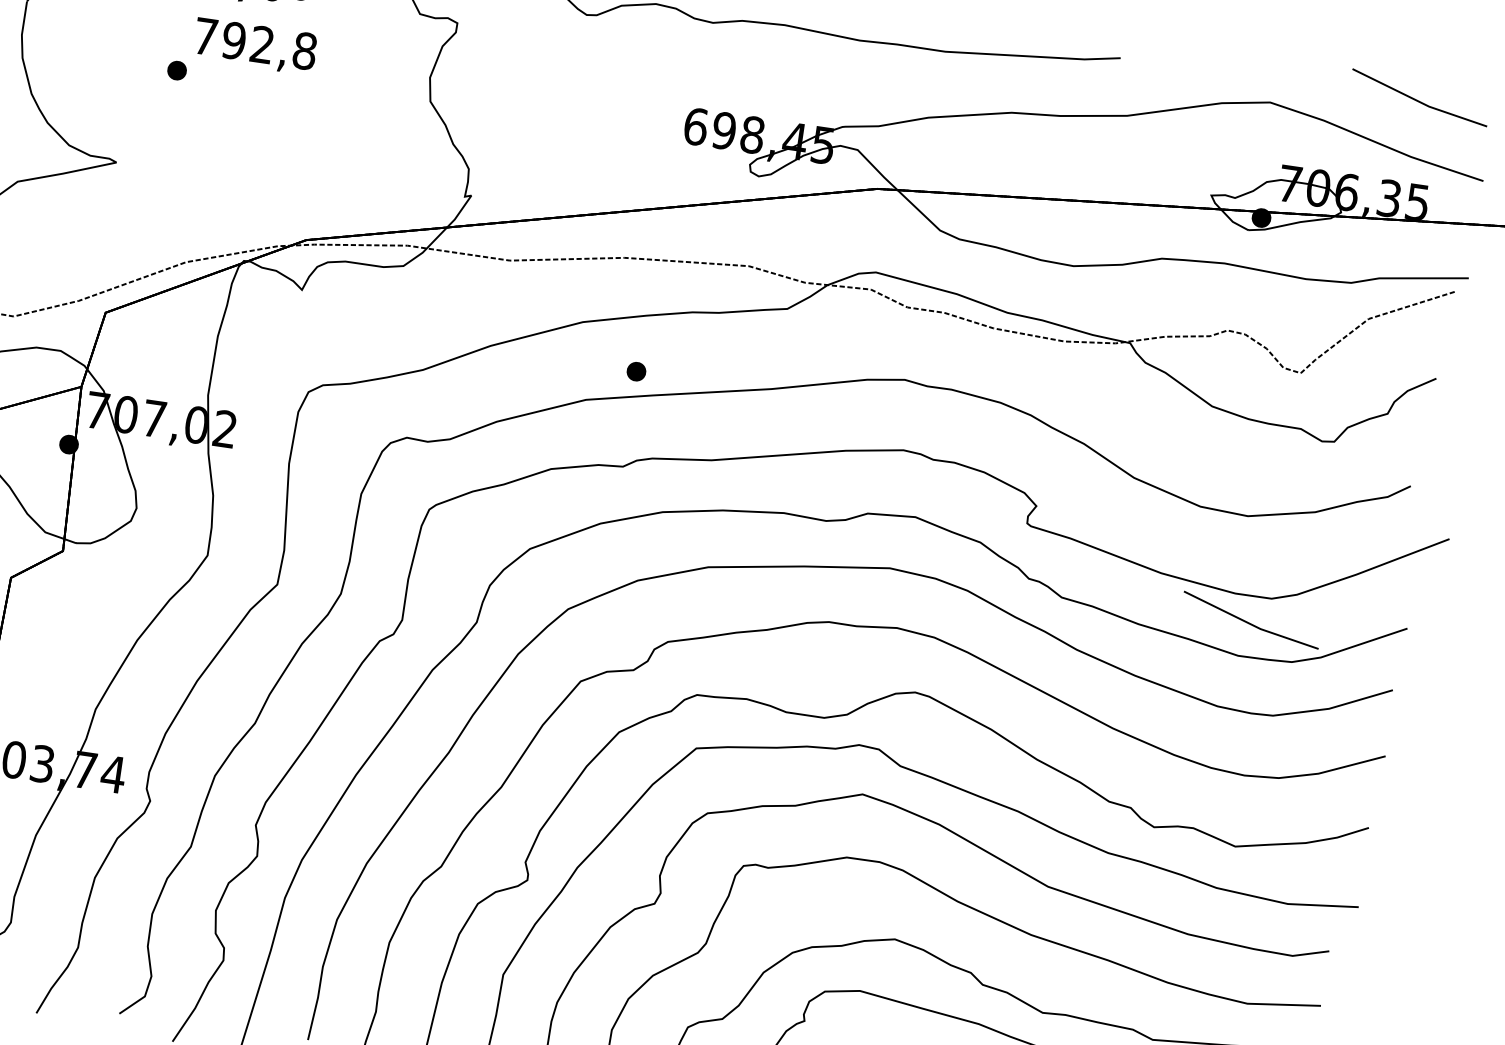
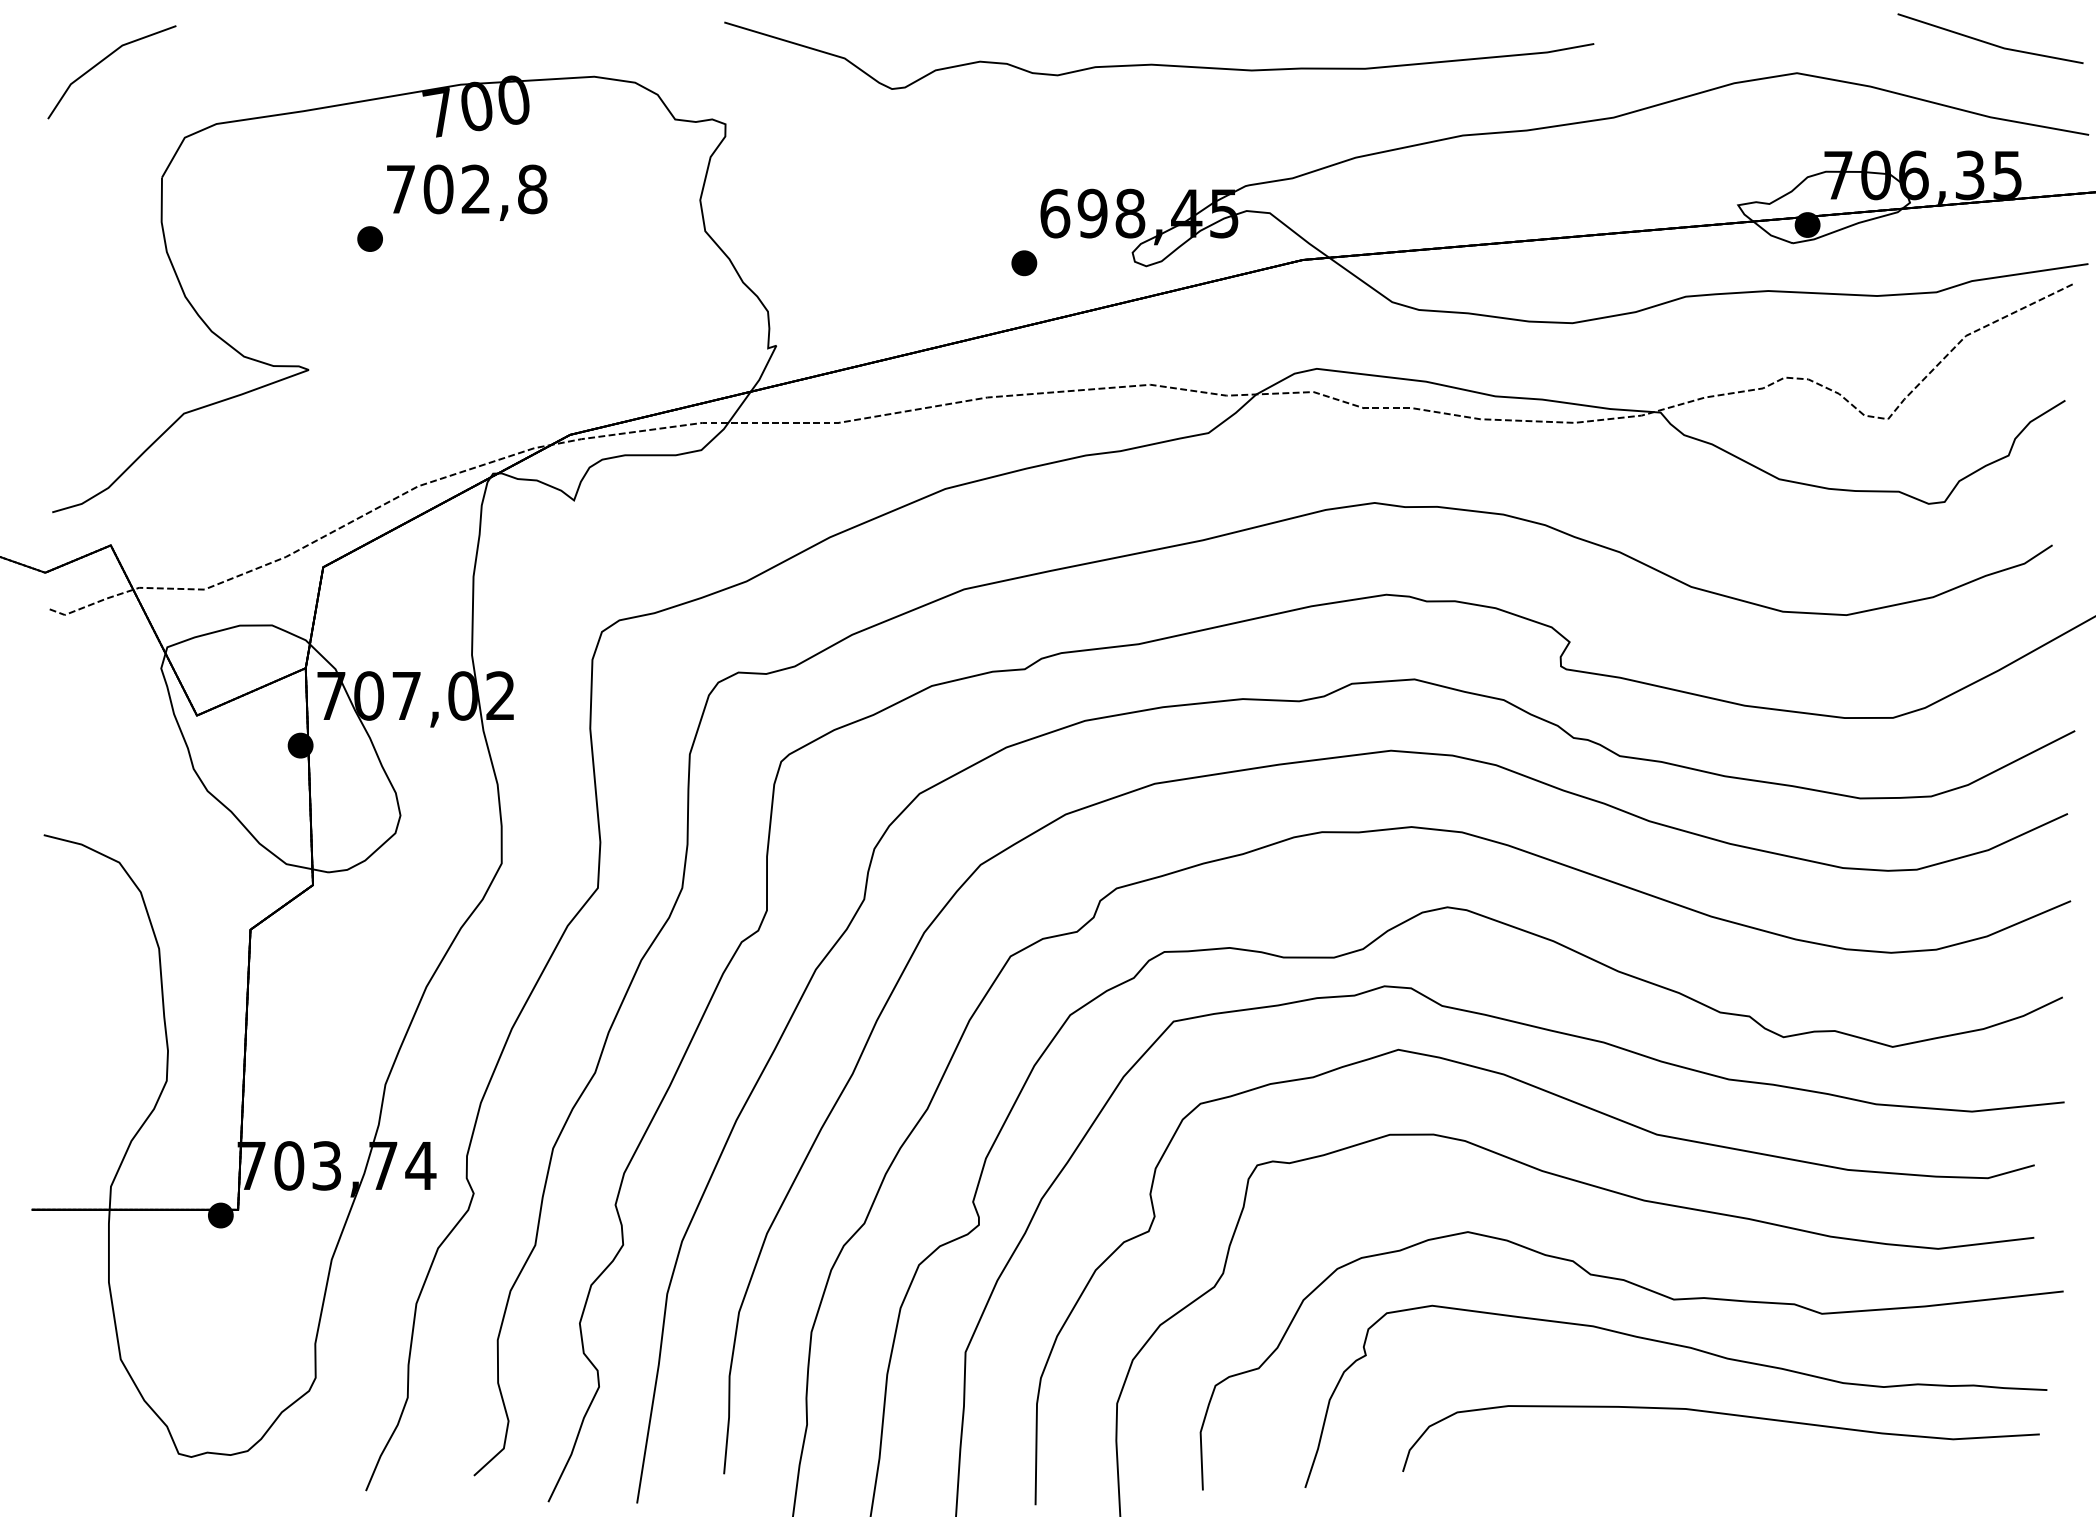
text: (234, 40) -> (438, 189), 792,8 -> 702,8
part: (636, 371) -> (1024, 263), moved
line: (1250, 622) -> (1869, 753), removed

